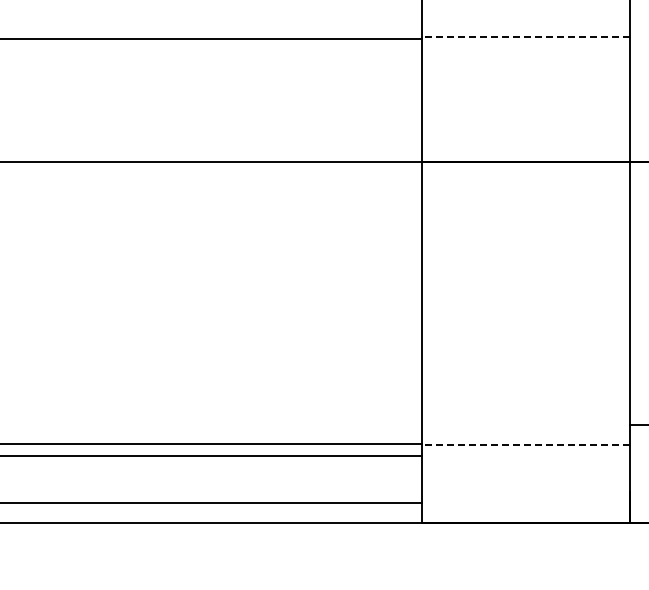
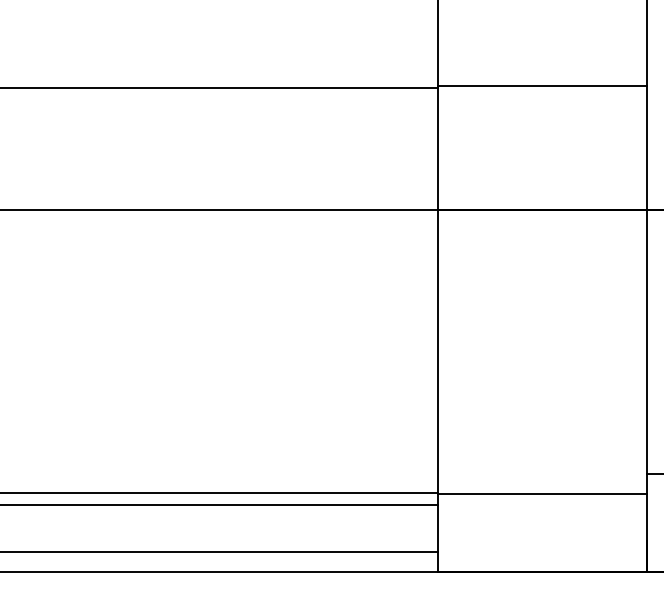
line: (525, 36) -> (541, 85), dashed -> solid
line: (525, 445) -> (541, 494), dashed -> solid

